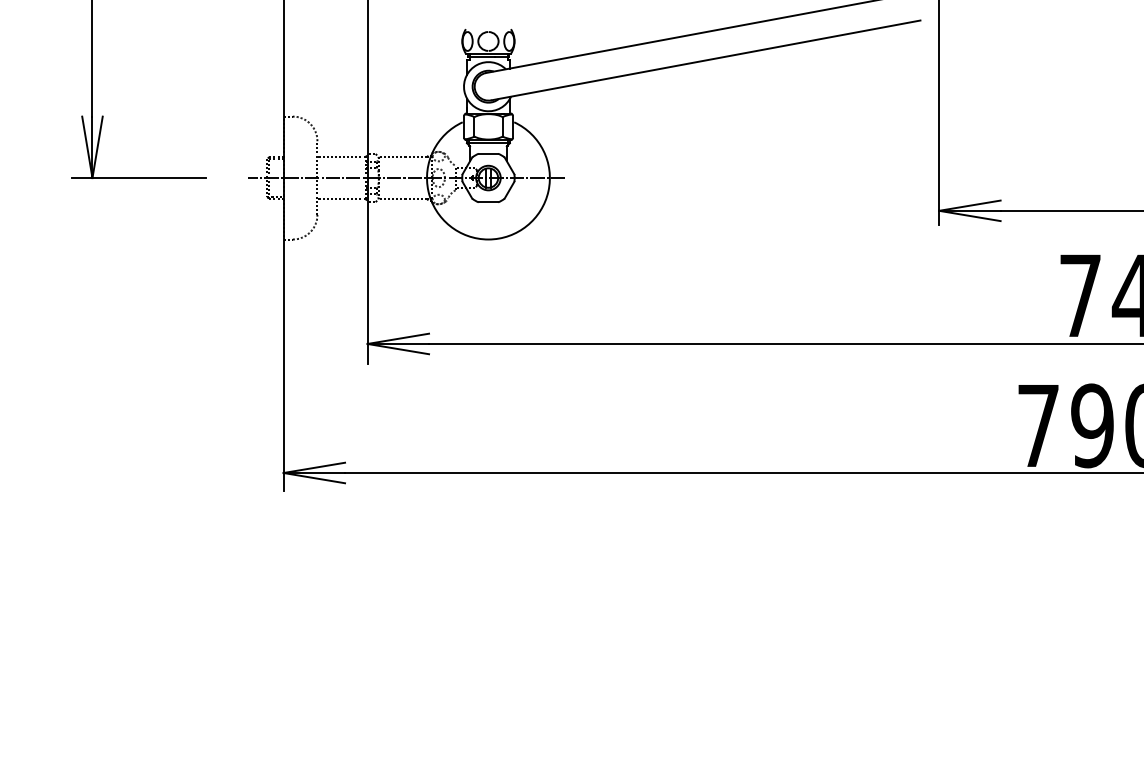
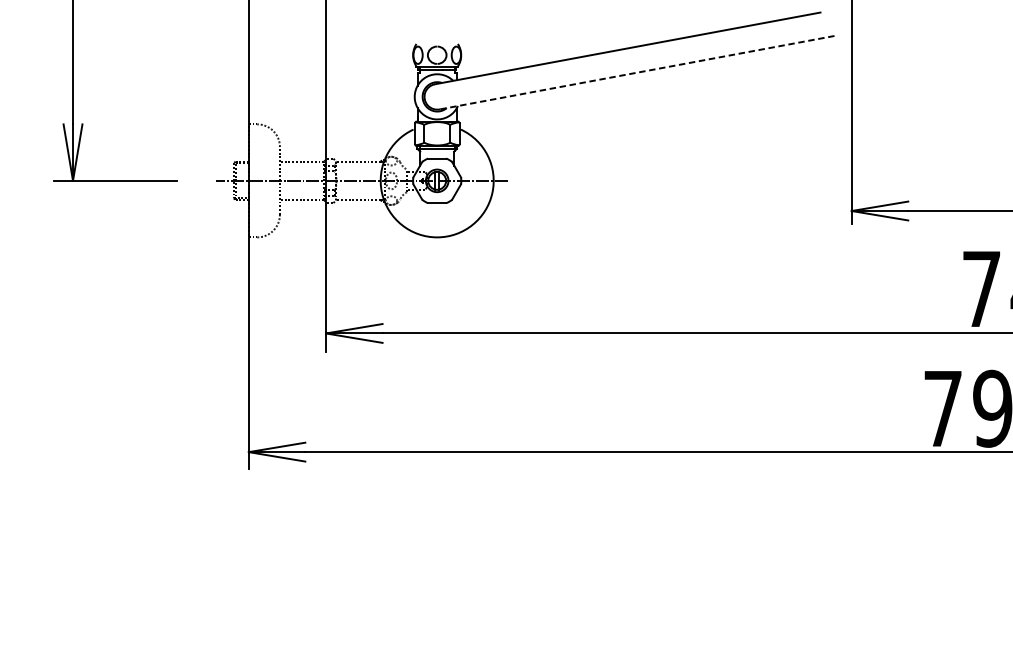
line: (706, 60) -> (637, 72), solid -> dashed

